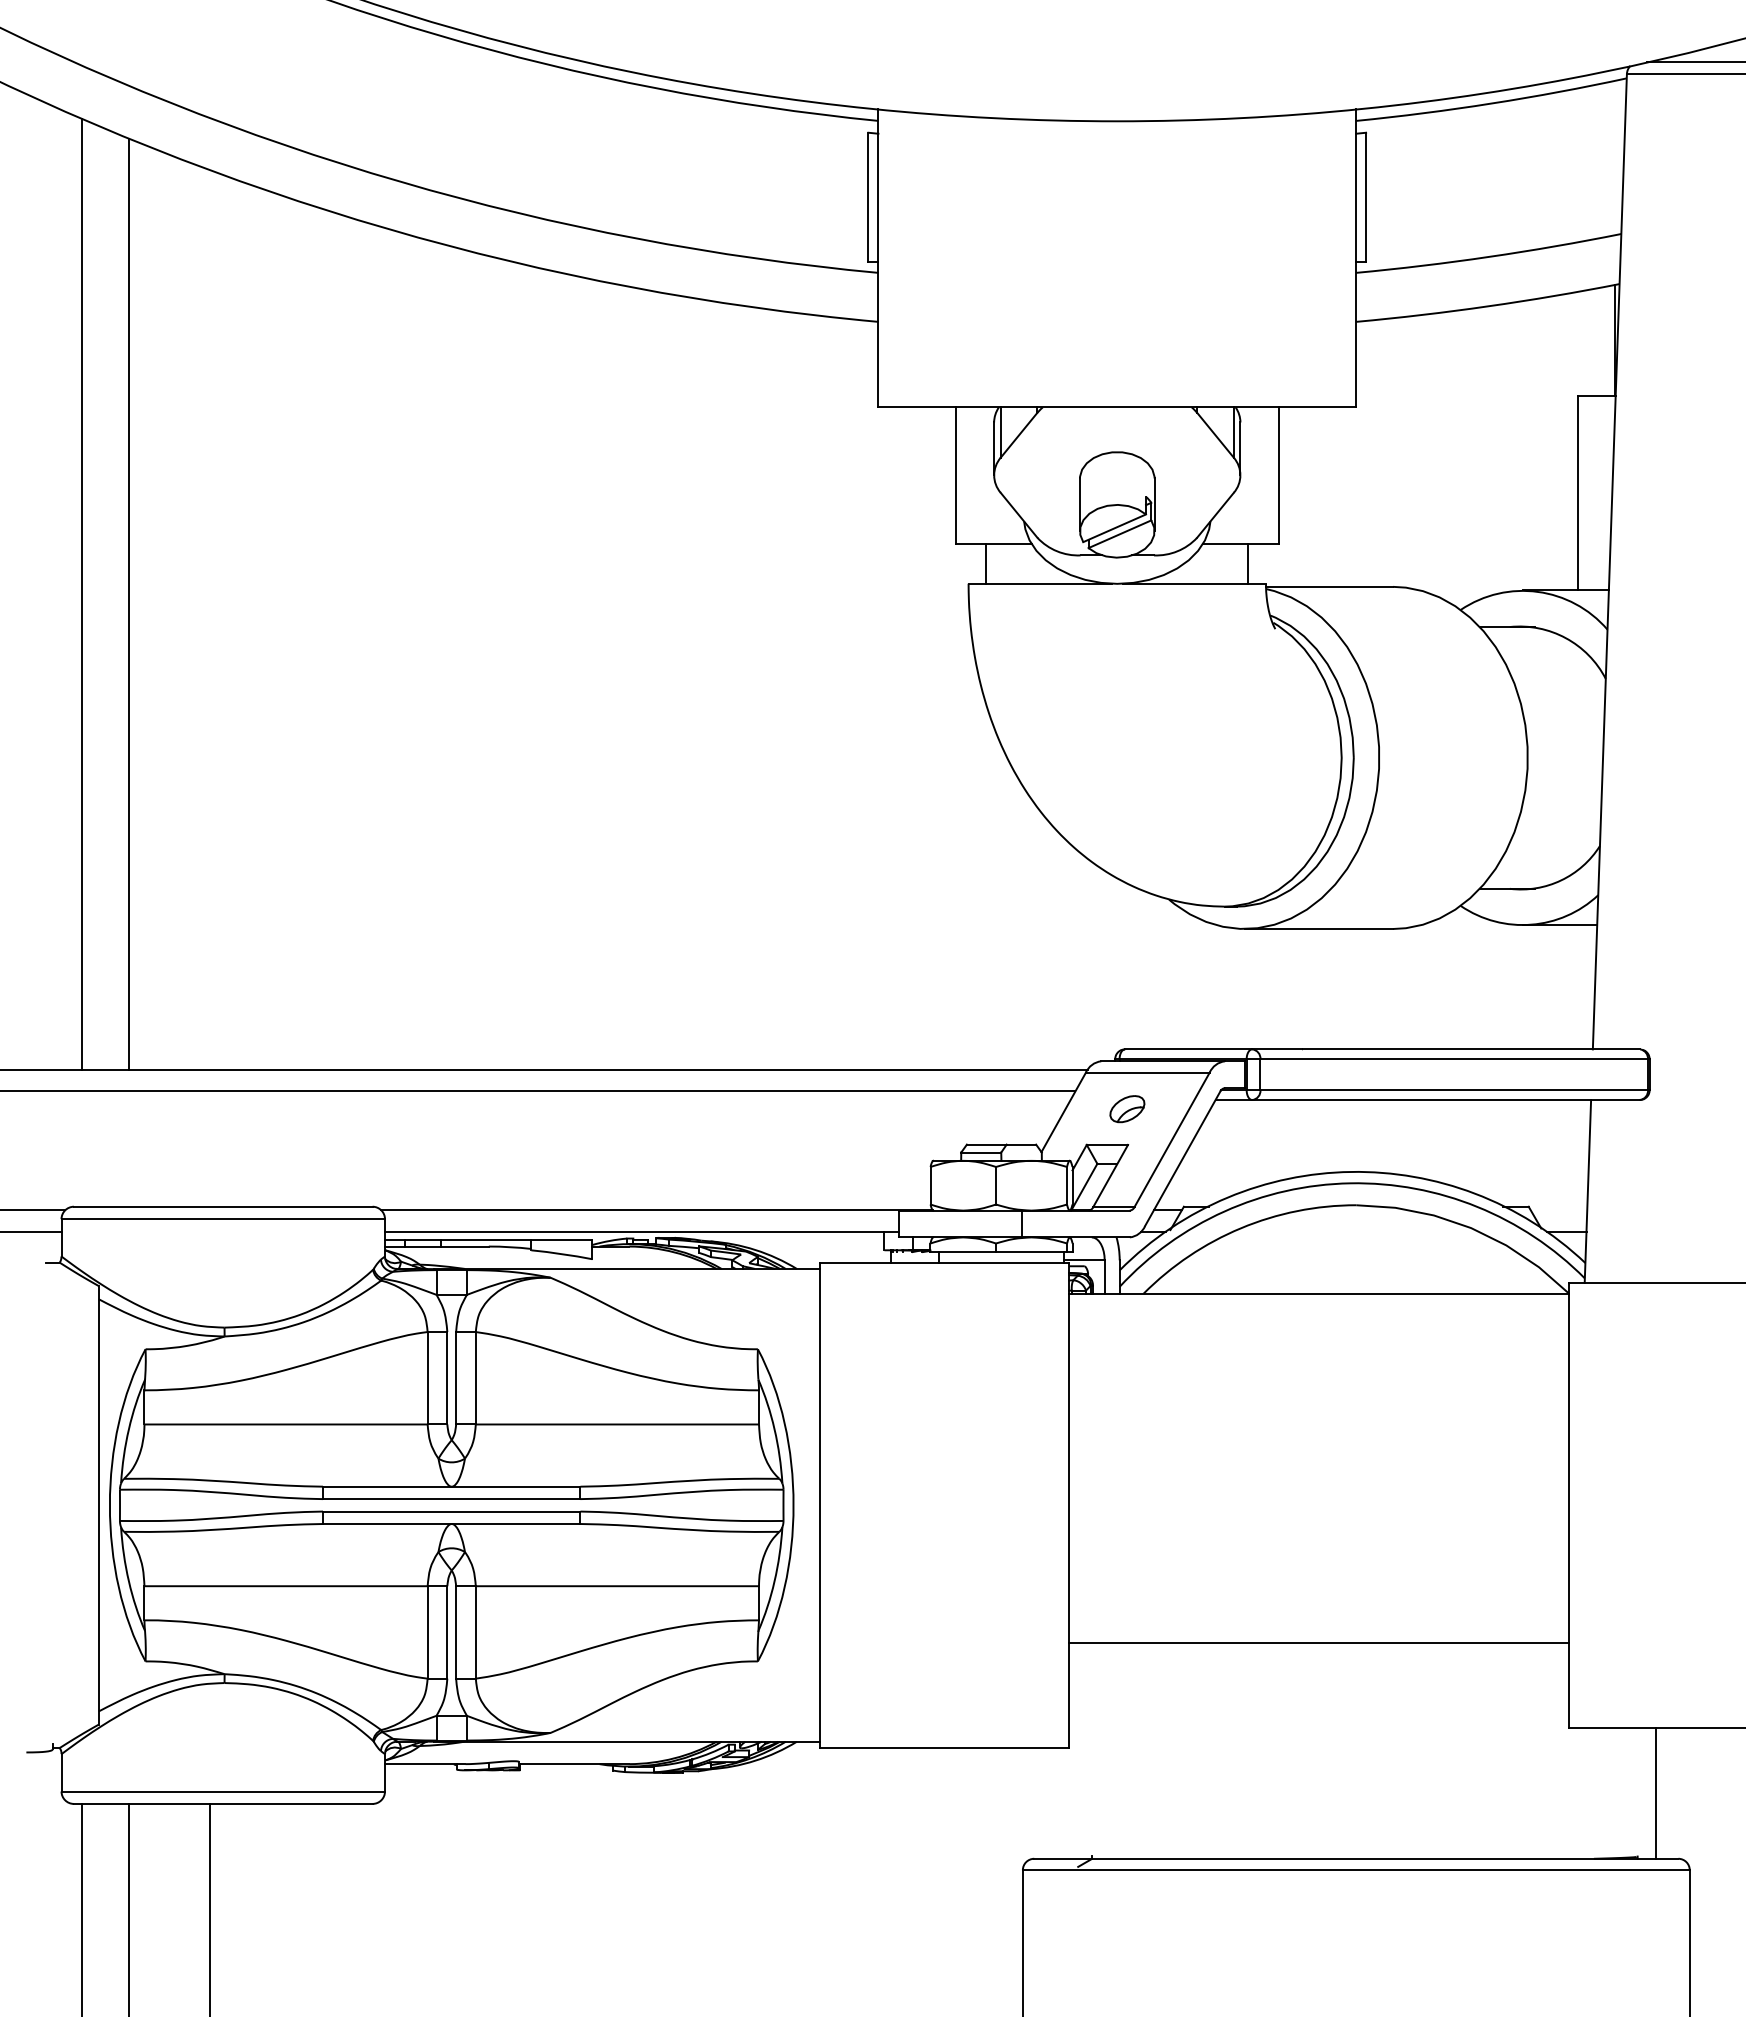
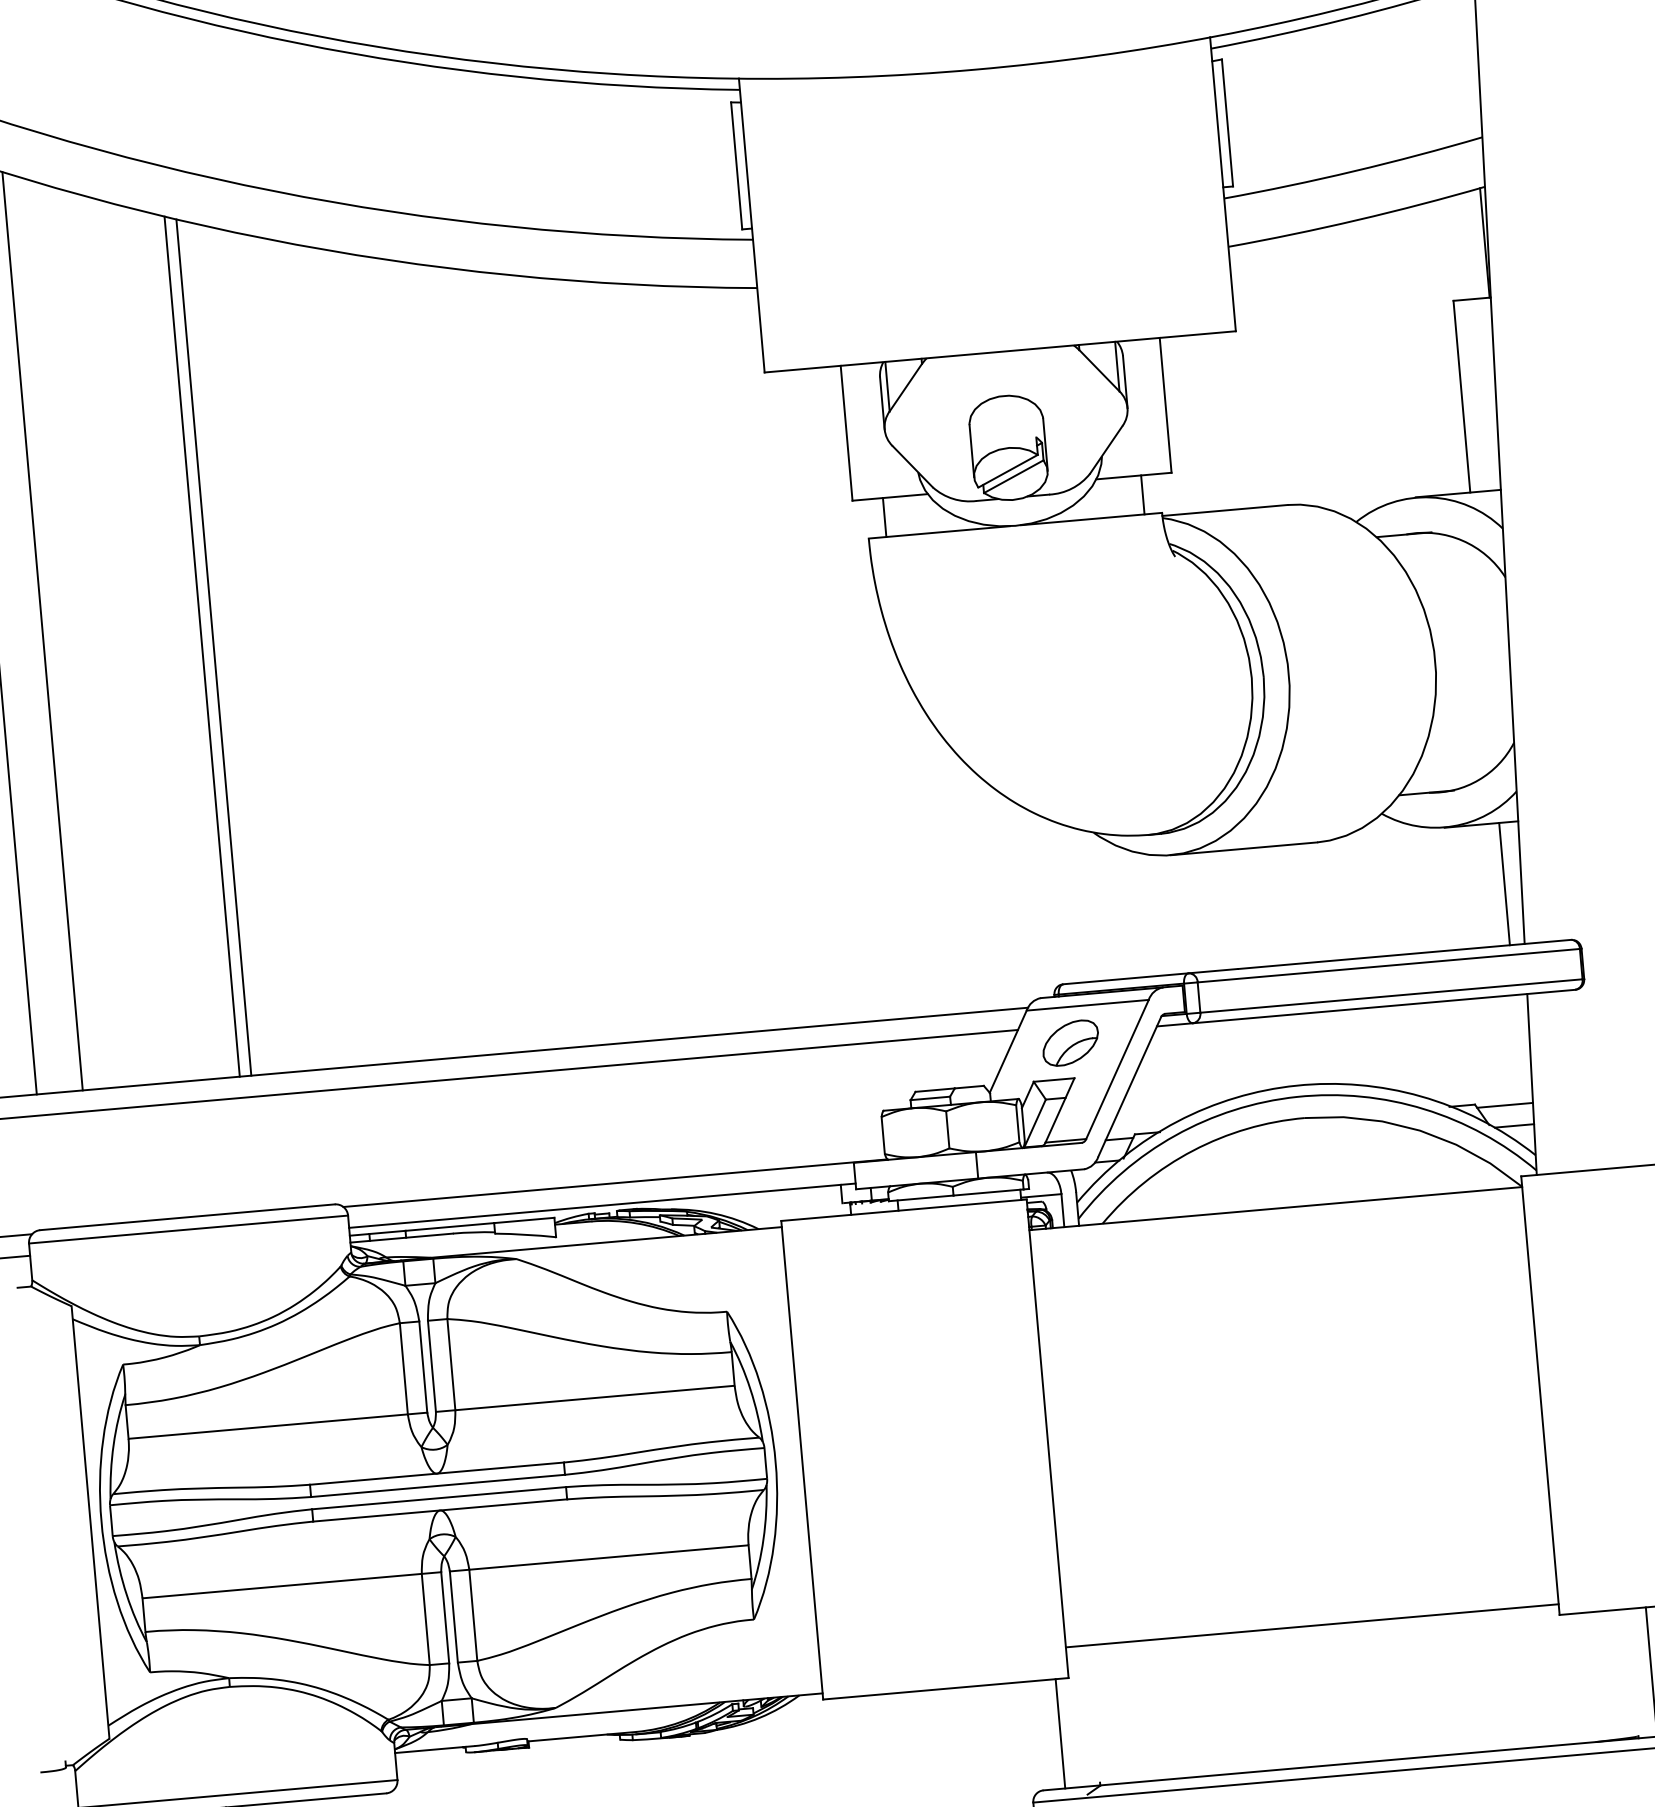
line: (288, 633) -> (202, 646), added
line: (299, 635) -> (213, 647), added
line: (1577, 987) -> (1504, 884), added
part: (1127, 1108) -> (1070, 1042), size x1.67
line: (1558, 1210) -> (1504, 1105), added
line: (1318, 1642) -> (1311, 1625), moved
line: (1056, 1802) -> (1060, 1732), added

